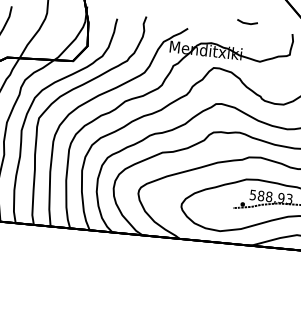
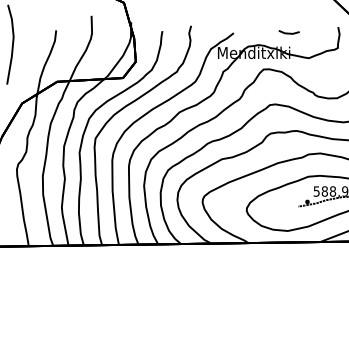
line: (246, 22) -> (288, 32), moved

